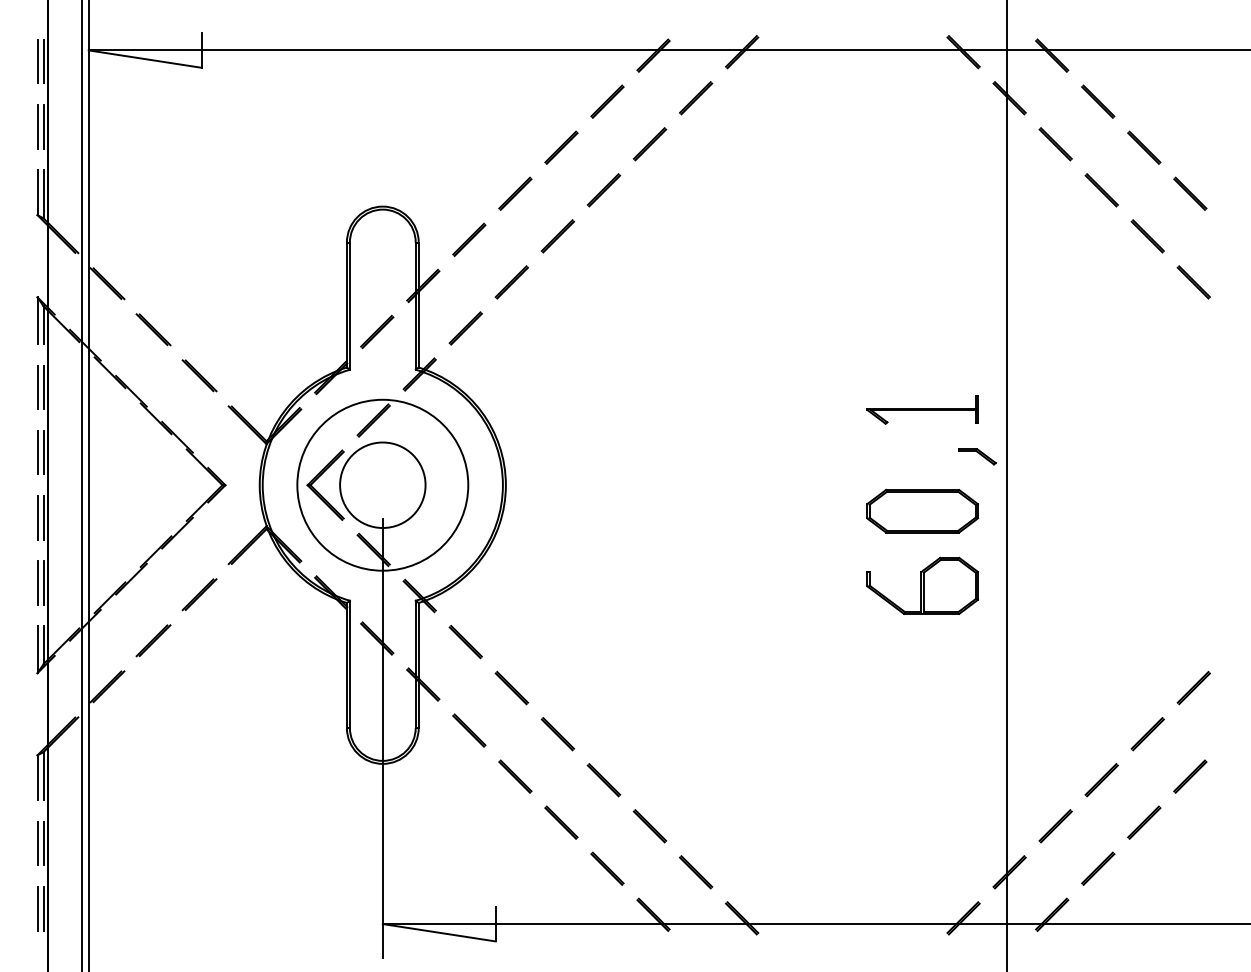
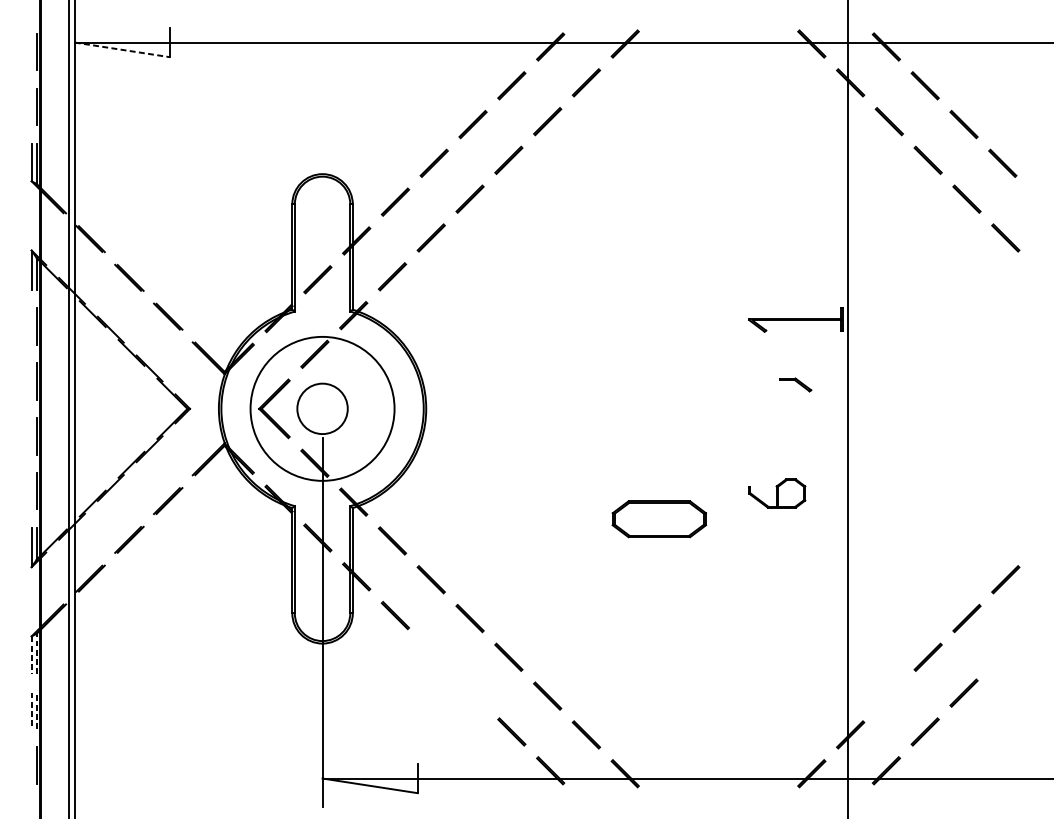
line: (145, 59) -> (122, 50), solid -> dashed
line: (37, 61) -> (31, 51), removed
line: (37, 126) -> (31, 106), removed
line: (37, 387) -> (31, 326), removed
part: (922, 409) -> (795, 319), moved
line: (37, 452) -> (31, 381), removed
part: (977, 456) -> (795, 384), moved
circle: (382, 485) -> (322, 409), size x0.7
part: (922, 511) -> (659, 519), moved
line: (37, 517) -> (31, 436), removed
line: (37, 582) -> (31, 490), removed
part: (922, 585) -> (777, 493), size x0.6
line: (43, 775) -> (36, 653), solid -> dashed
line: (515, 776) -> (434, 654), removed
line: (1190, 776) -> (1002, 654), removed
line: (37, 778) -> (31, 655), solid -> dashed
line: (561, 822) -> (473, 692), removed
line: (1055, 826) -> (889, 696), removed
line: (37, 843) -> (31, 710), solid -> dashed
line: (43, 843) -> (36, 710), solid -> dashed
line: (37, 908) -> (31, 765), removed

